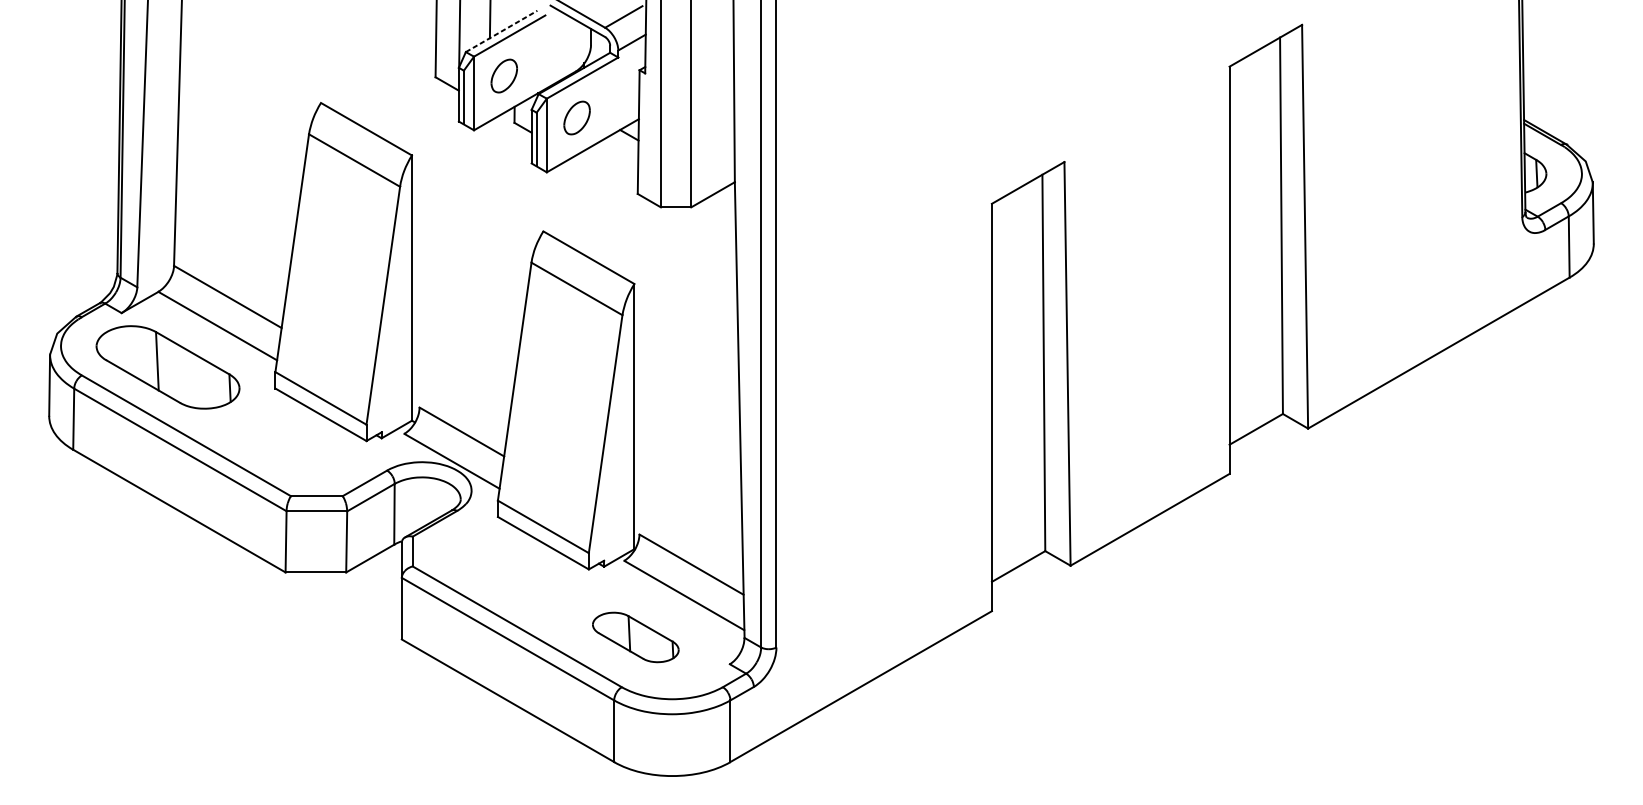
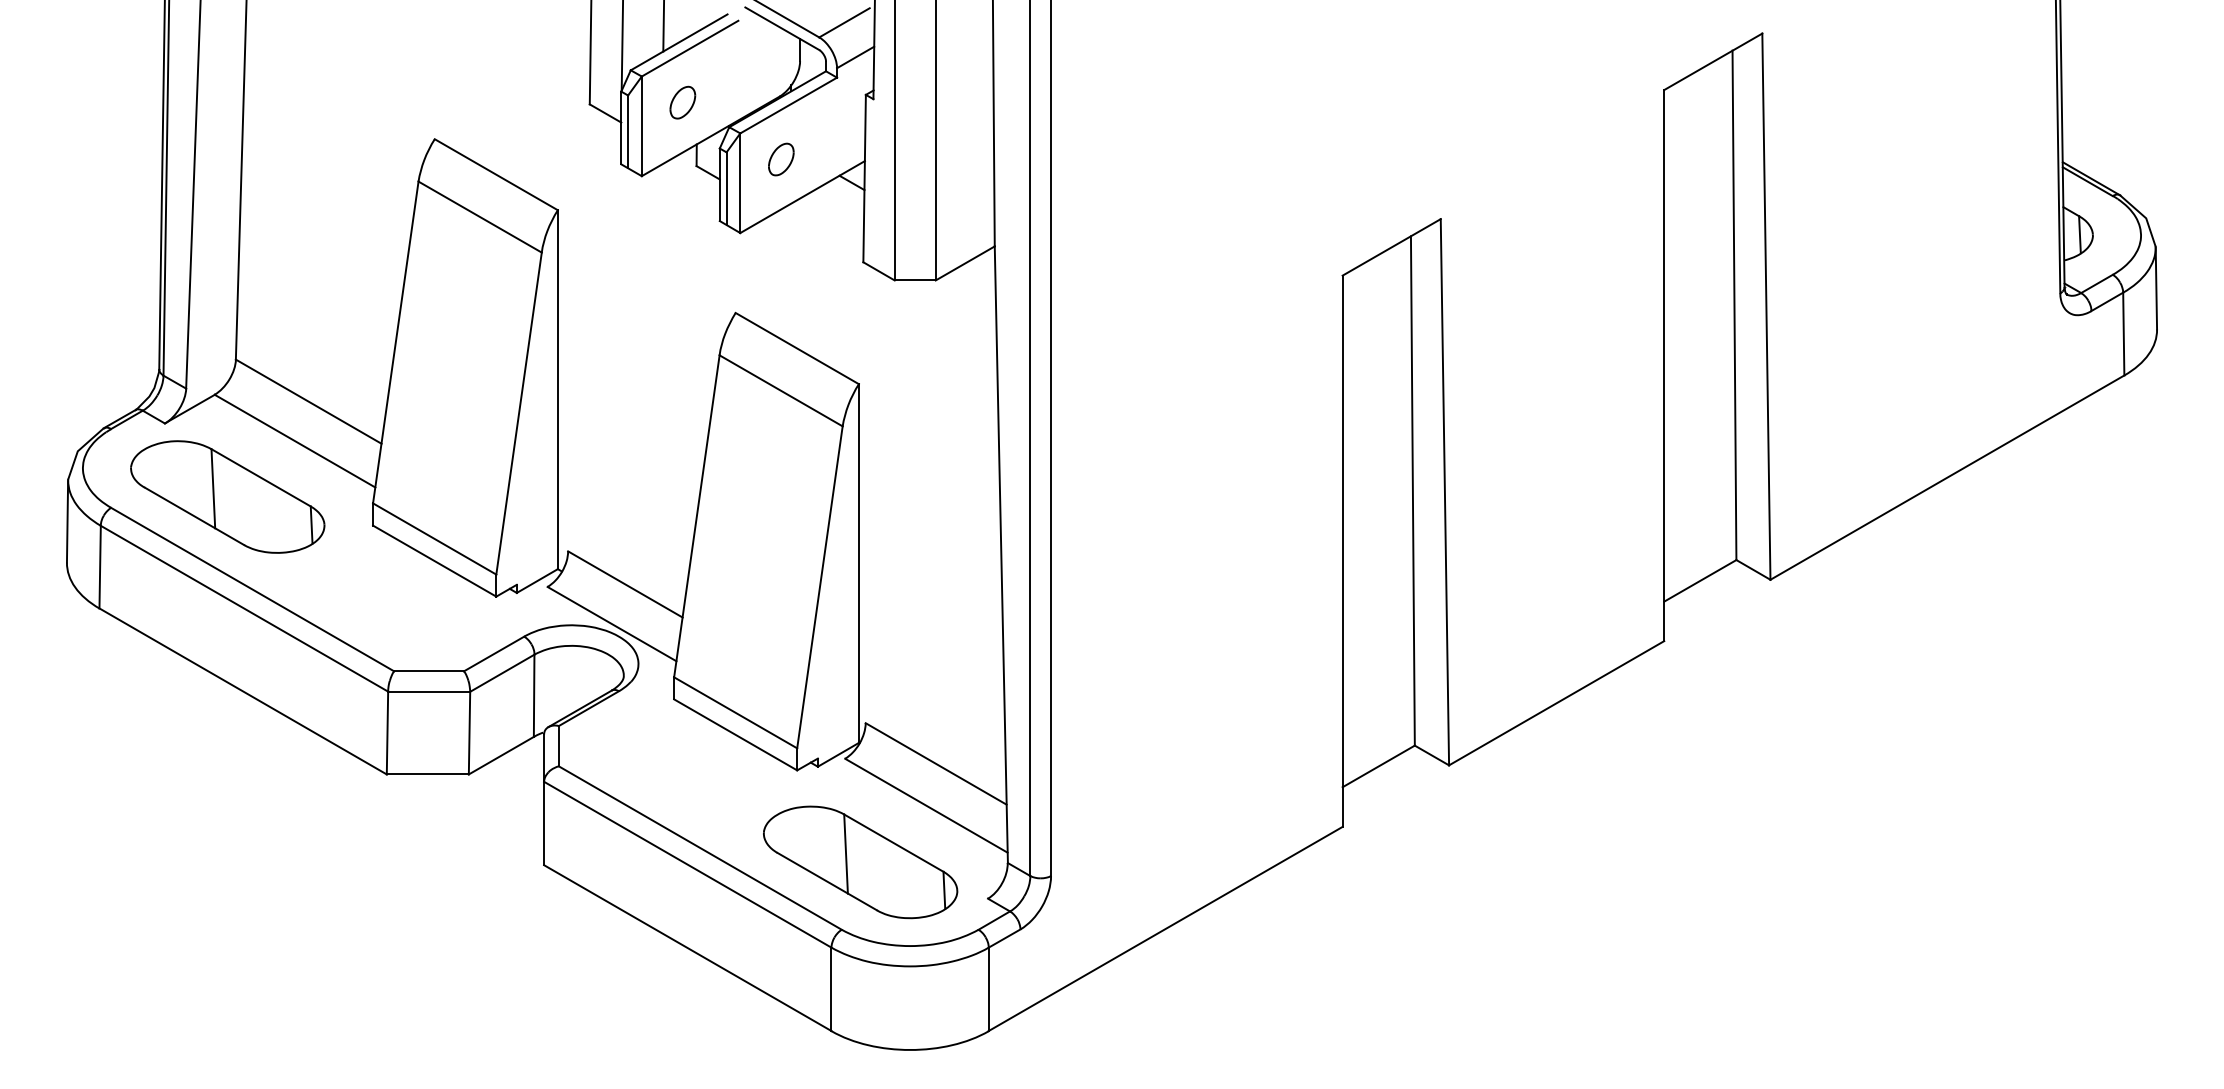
line: (501, 31) -> (679, 42), dashed -> solid
part: (504, 75) -> (682, 102), size x0.71
part: (577, 117) -> (781, 159), size x0.71
part: (635, 637) -> (860, 862), size x1.67

